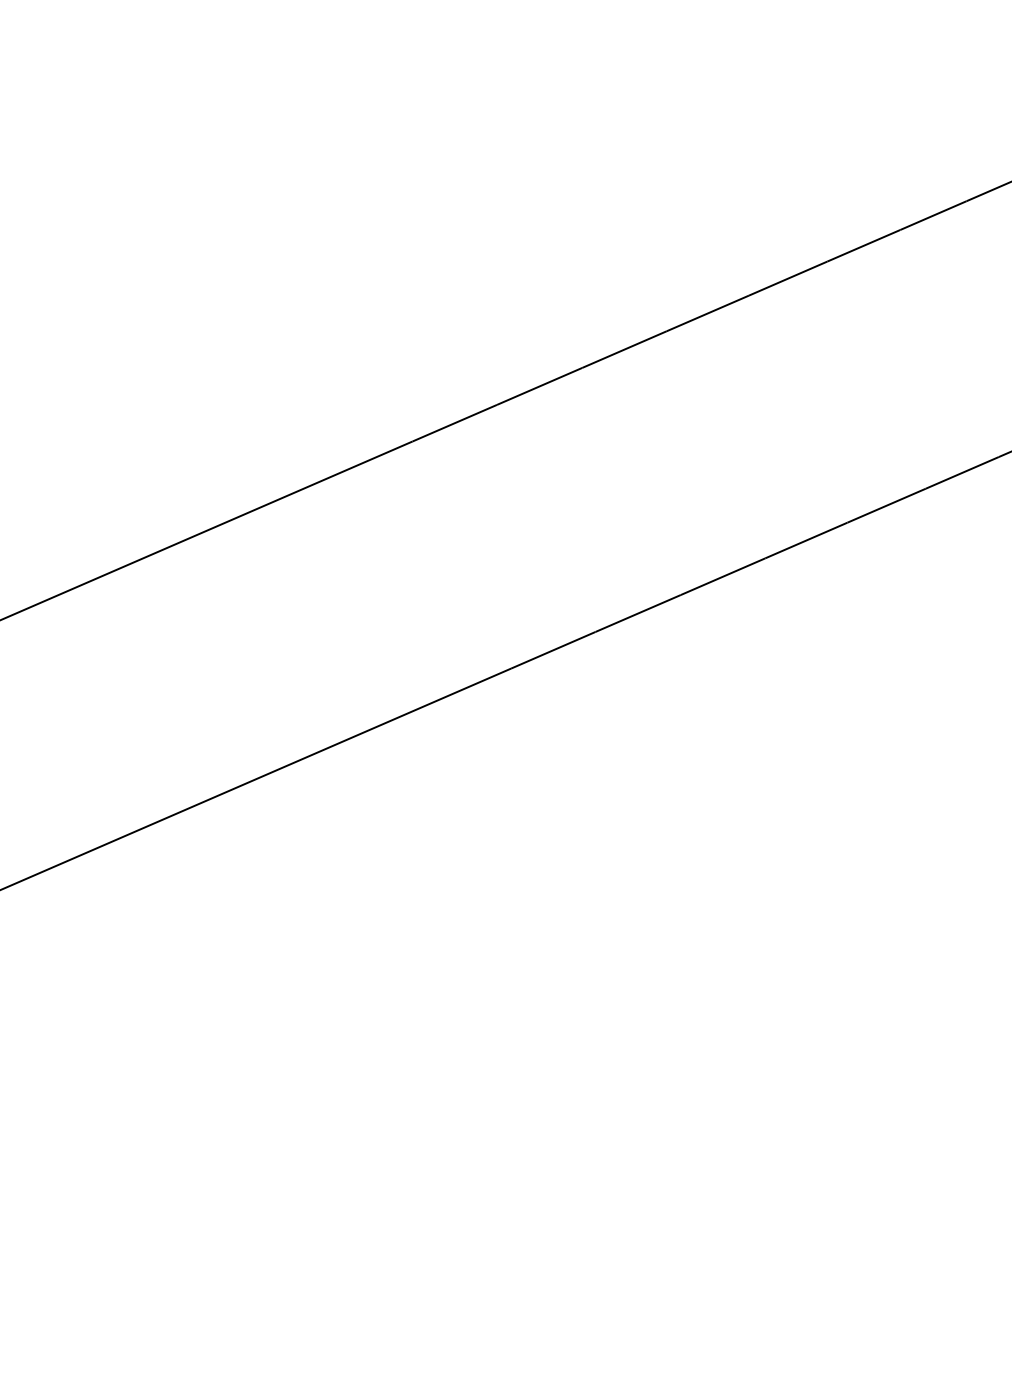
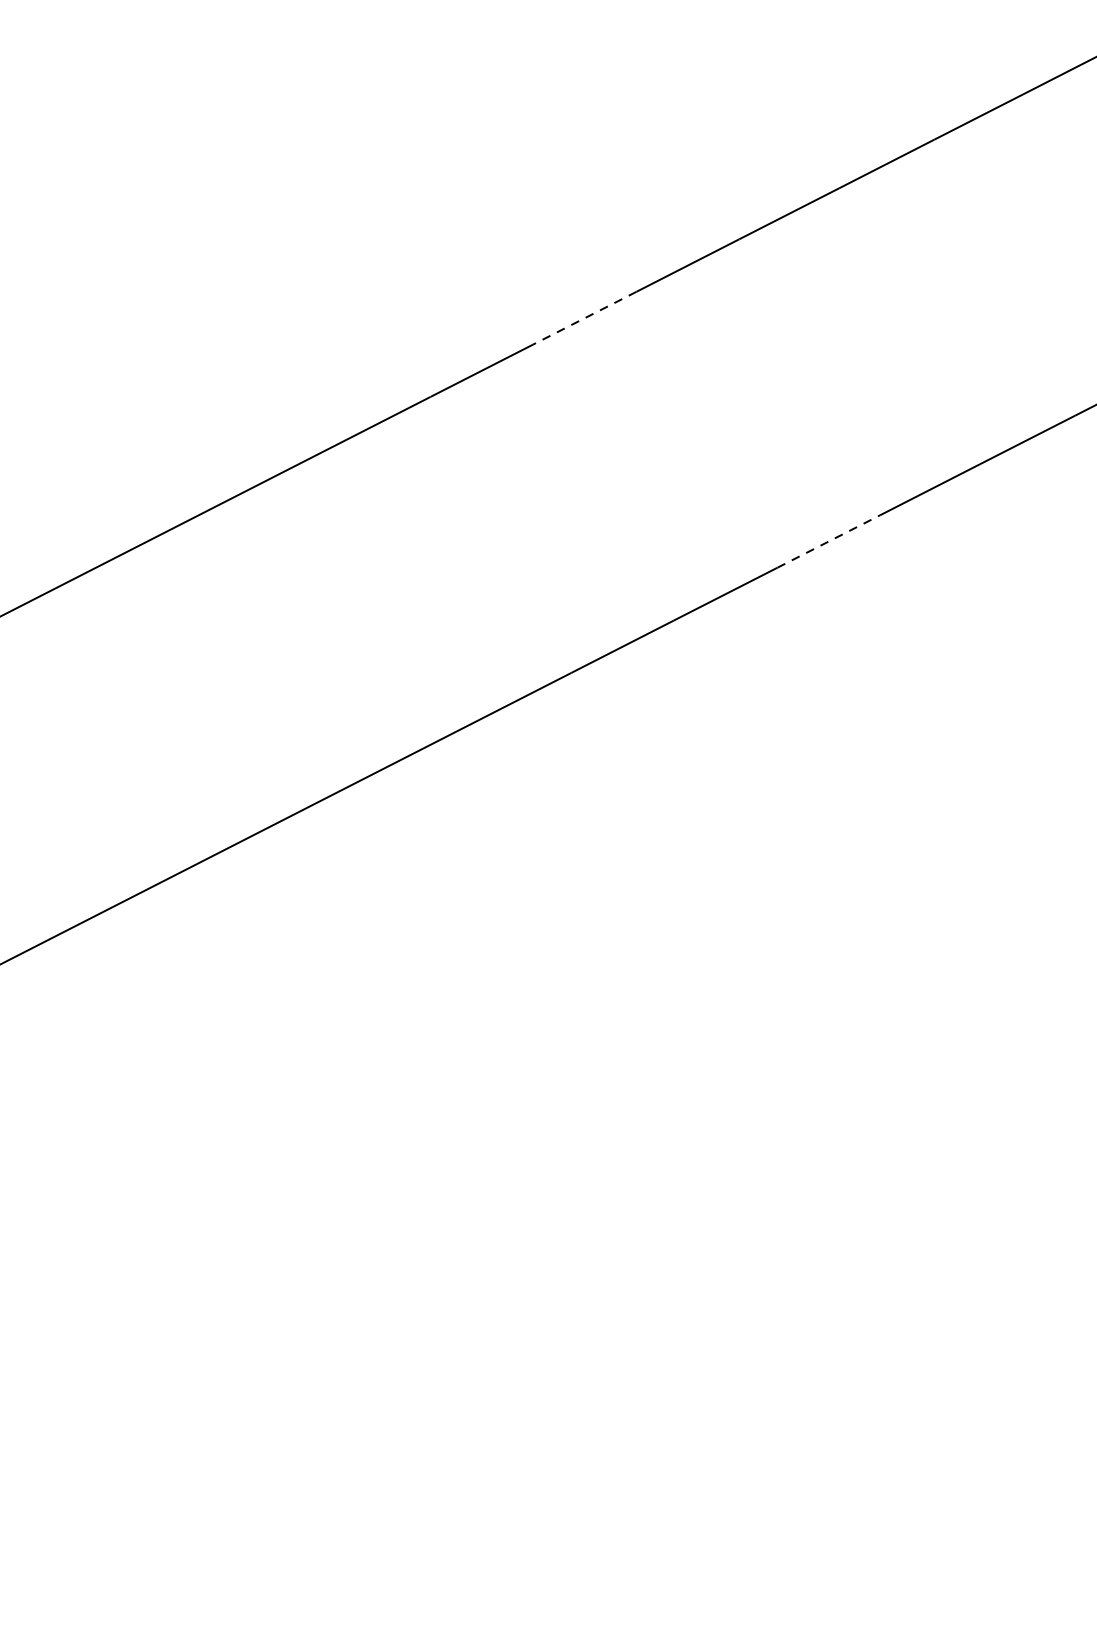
line: (539, 386) -> (584, 318), solid -> dashed
line: (723, 576) -> (829, 541), solid -> dashed

